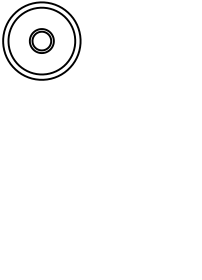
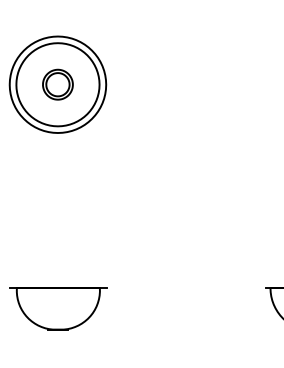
part: (49, 220) -> (58, 308), added

